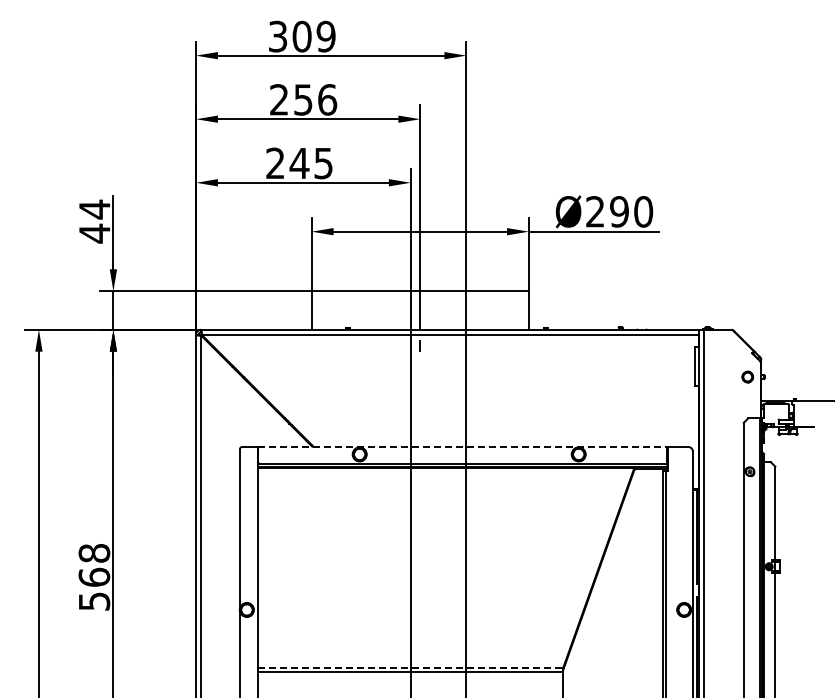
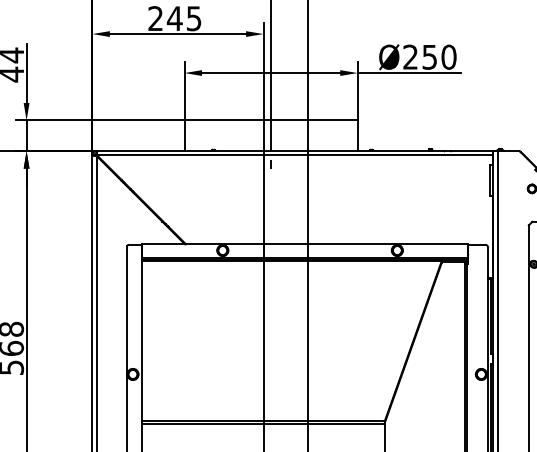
text: (619, 211) -> (429, 56), Ø290 -> Ø250
line: (462, 446) -> (304, 244), dashed -> solid
line: (411, 667) -> (264, 420), dashed -> solid

